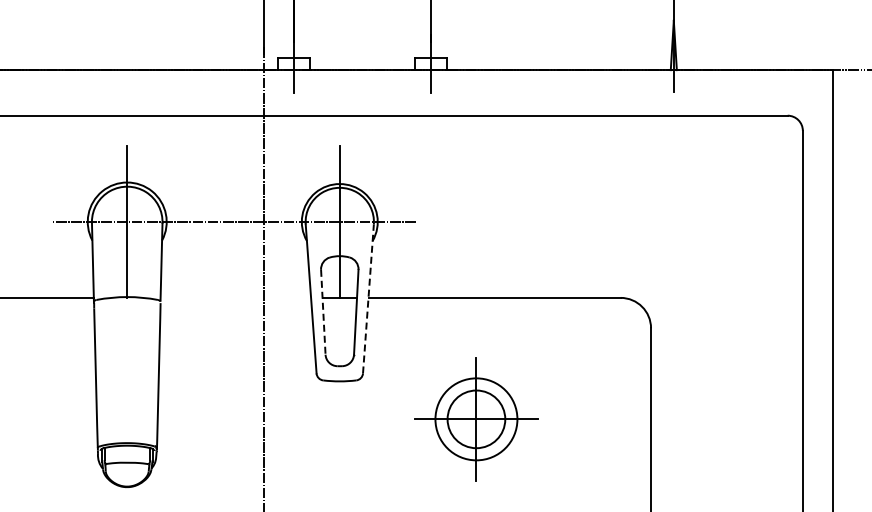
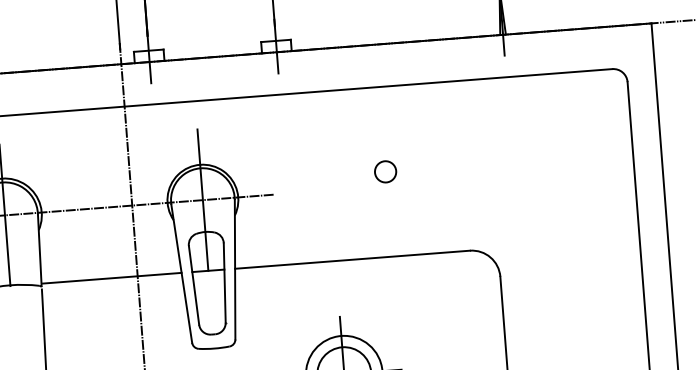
circle: (536, 206) -> (384, 171), added
line: (236, 297) -> (112, 277), added
line: (368, 298) -> (235, 269), dashed -> solid
line: (323, 312) -> (194, 285), dashed -> solid

